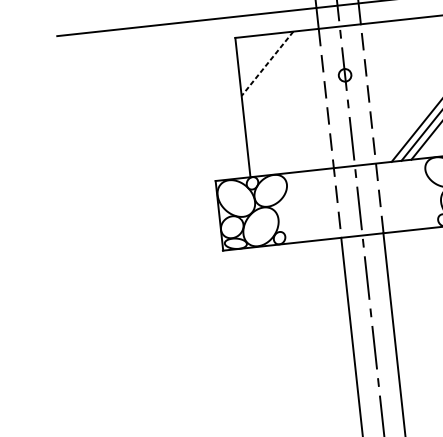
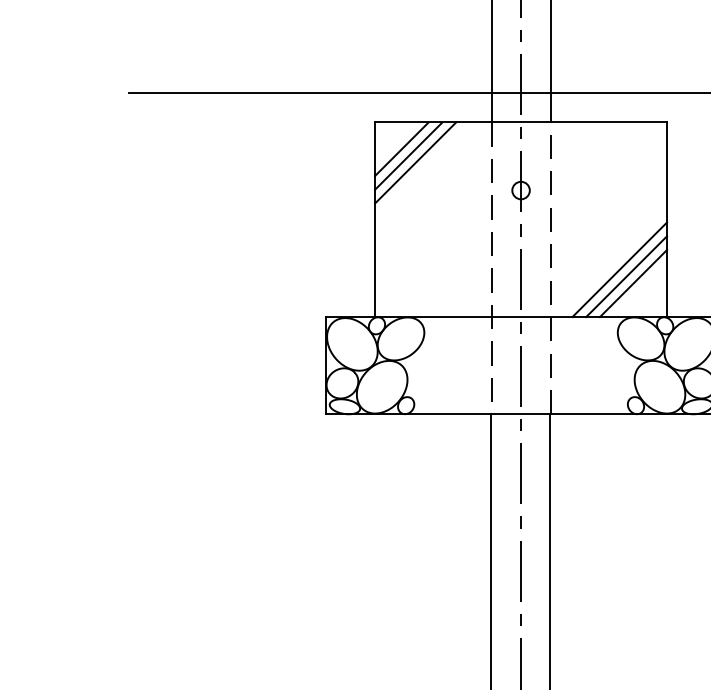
line: (256, 55) -> (401, 149), added
line: (261, 59) -> (408, 155), added
line: (267, 64) -> (415, 163), dashed -> solid

